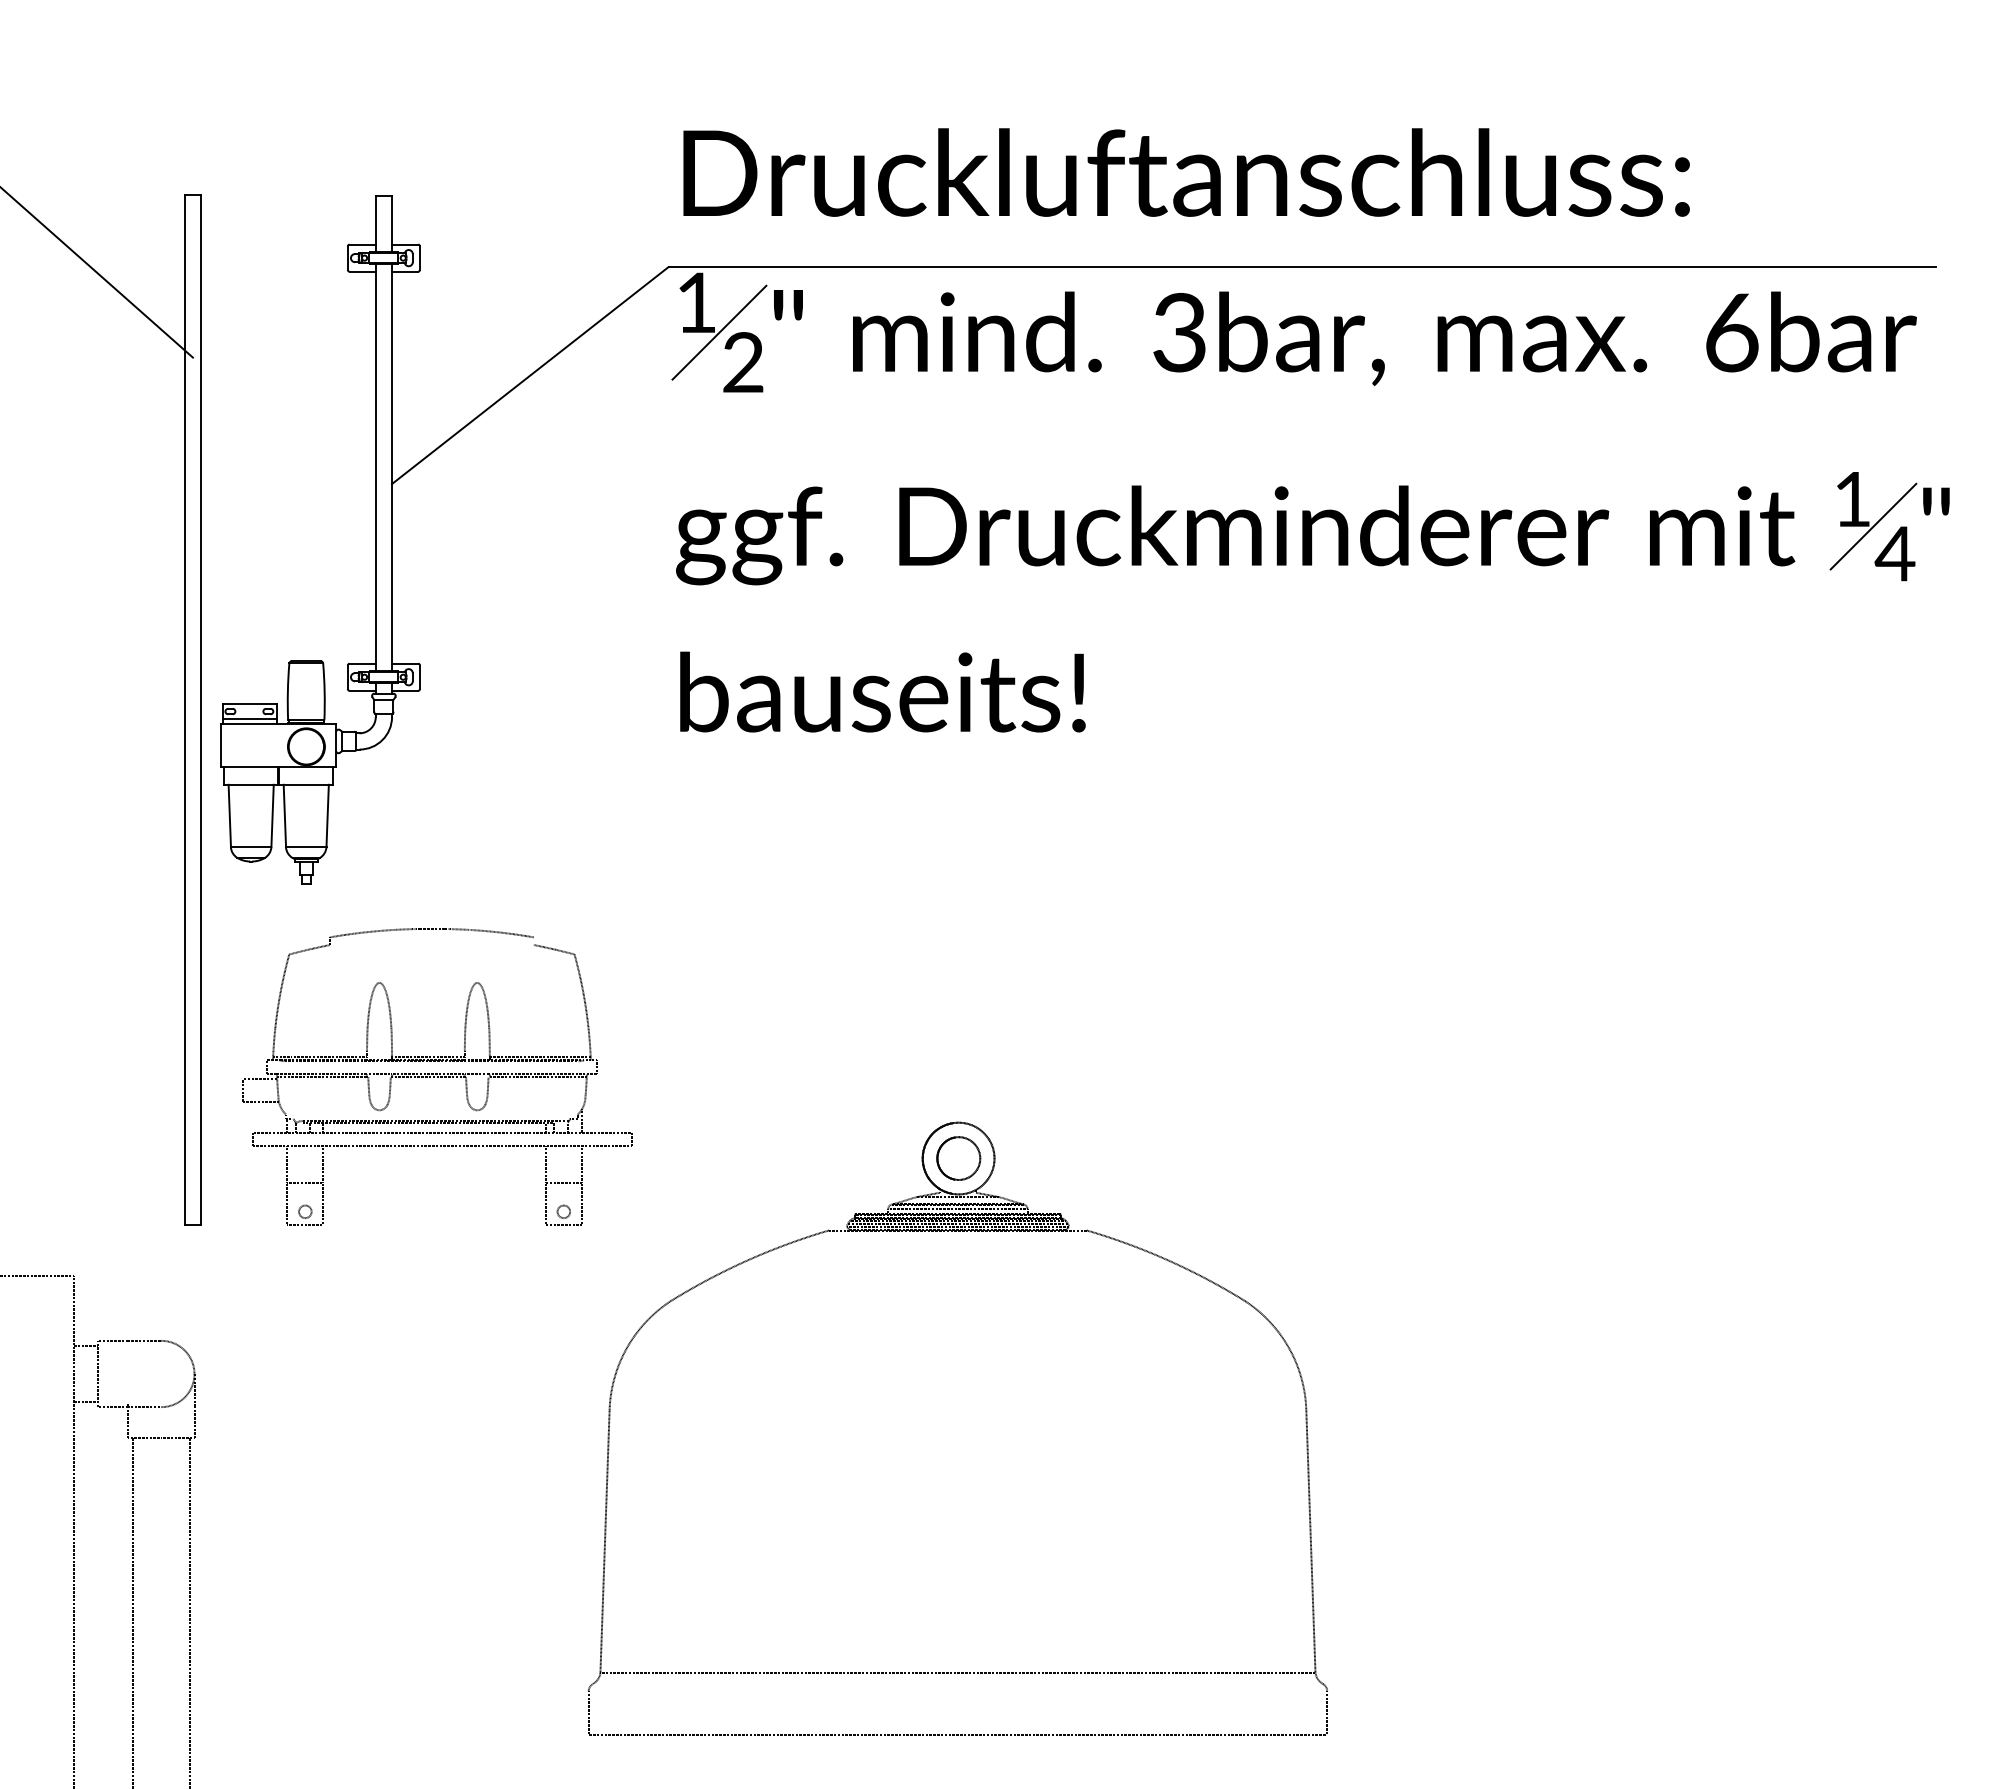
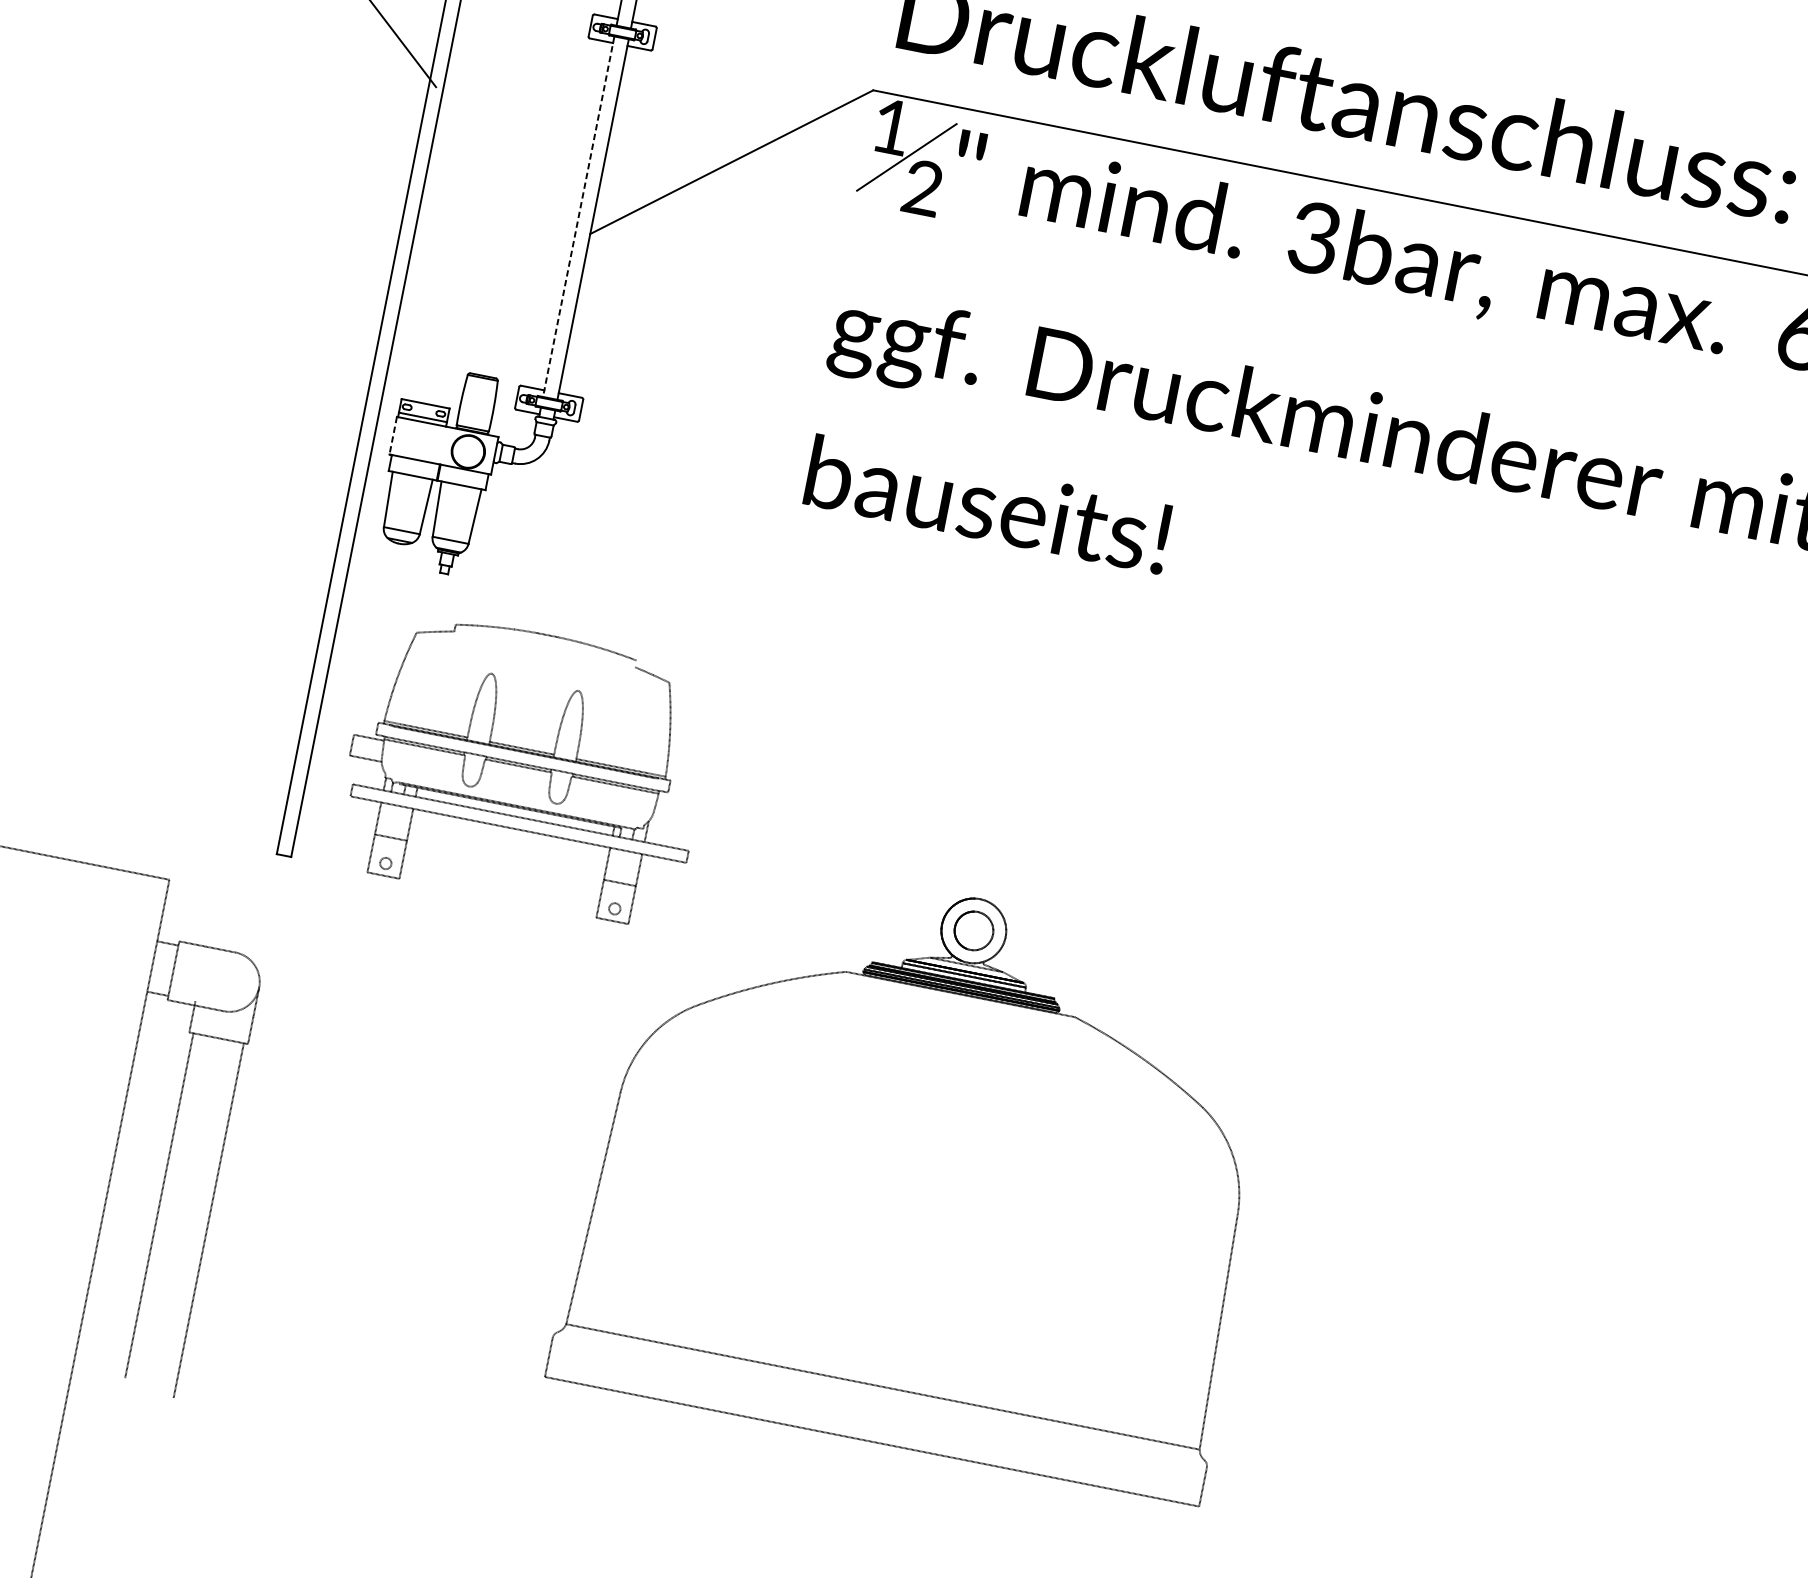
line: (375, 467) -> (578, 216), solid -> dashed
line: (221, 746) -> (393, 436), solid -> dashed

